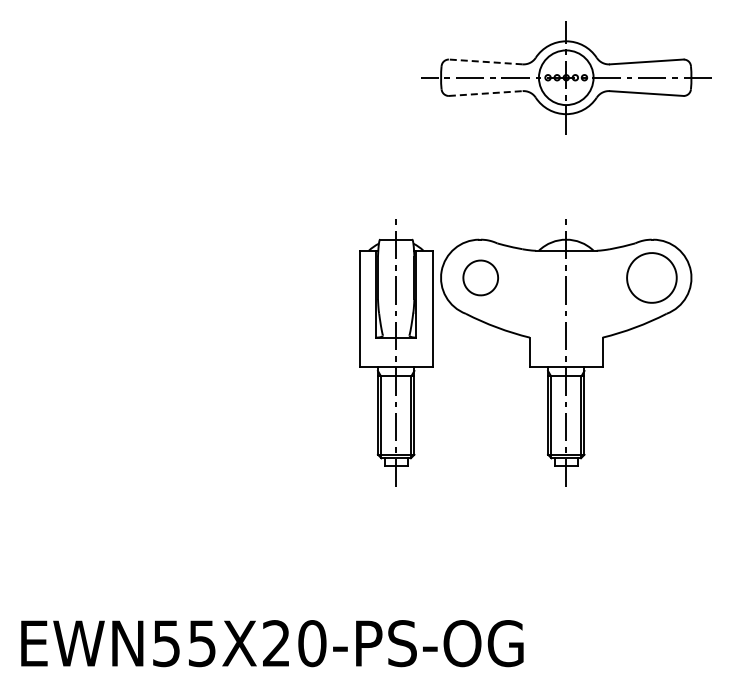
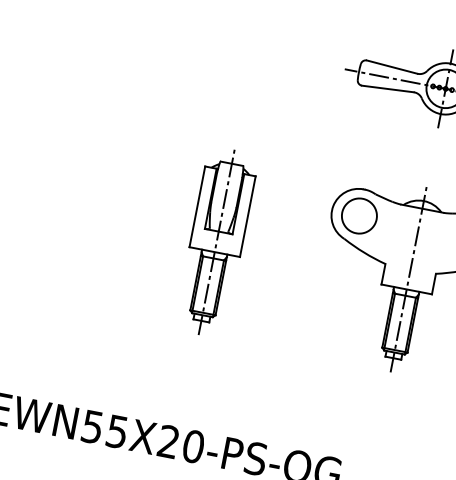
line: (485, 61) -> (391, 66), dashed -> solid
line: (485, 93) -> (387, 88), dashed -> solid
part: (480, 277) -> (359, 215), size x1.43
part: (396, 352) -> (216, 241), moved

